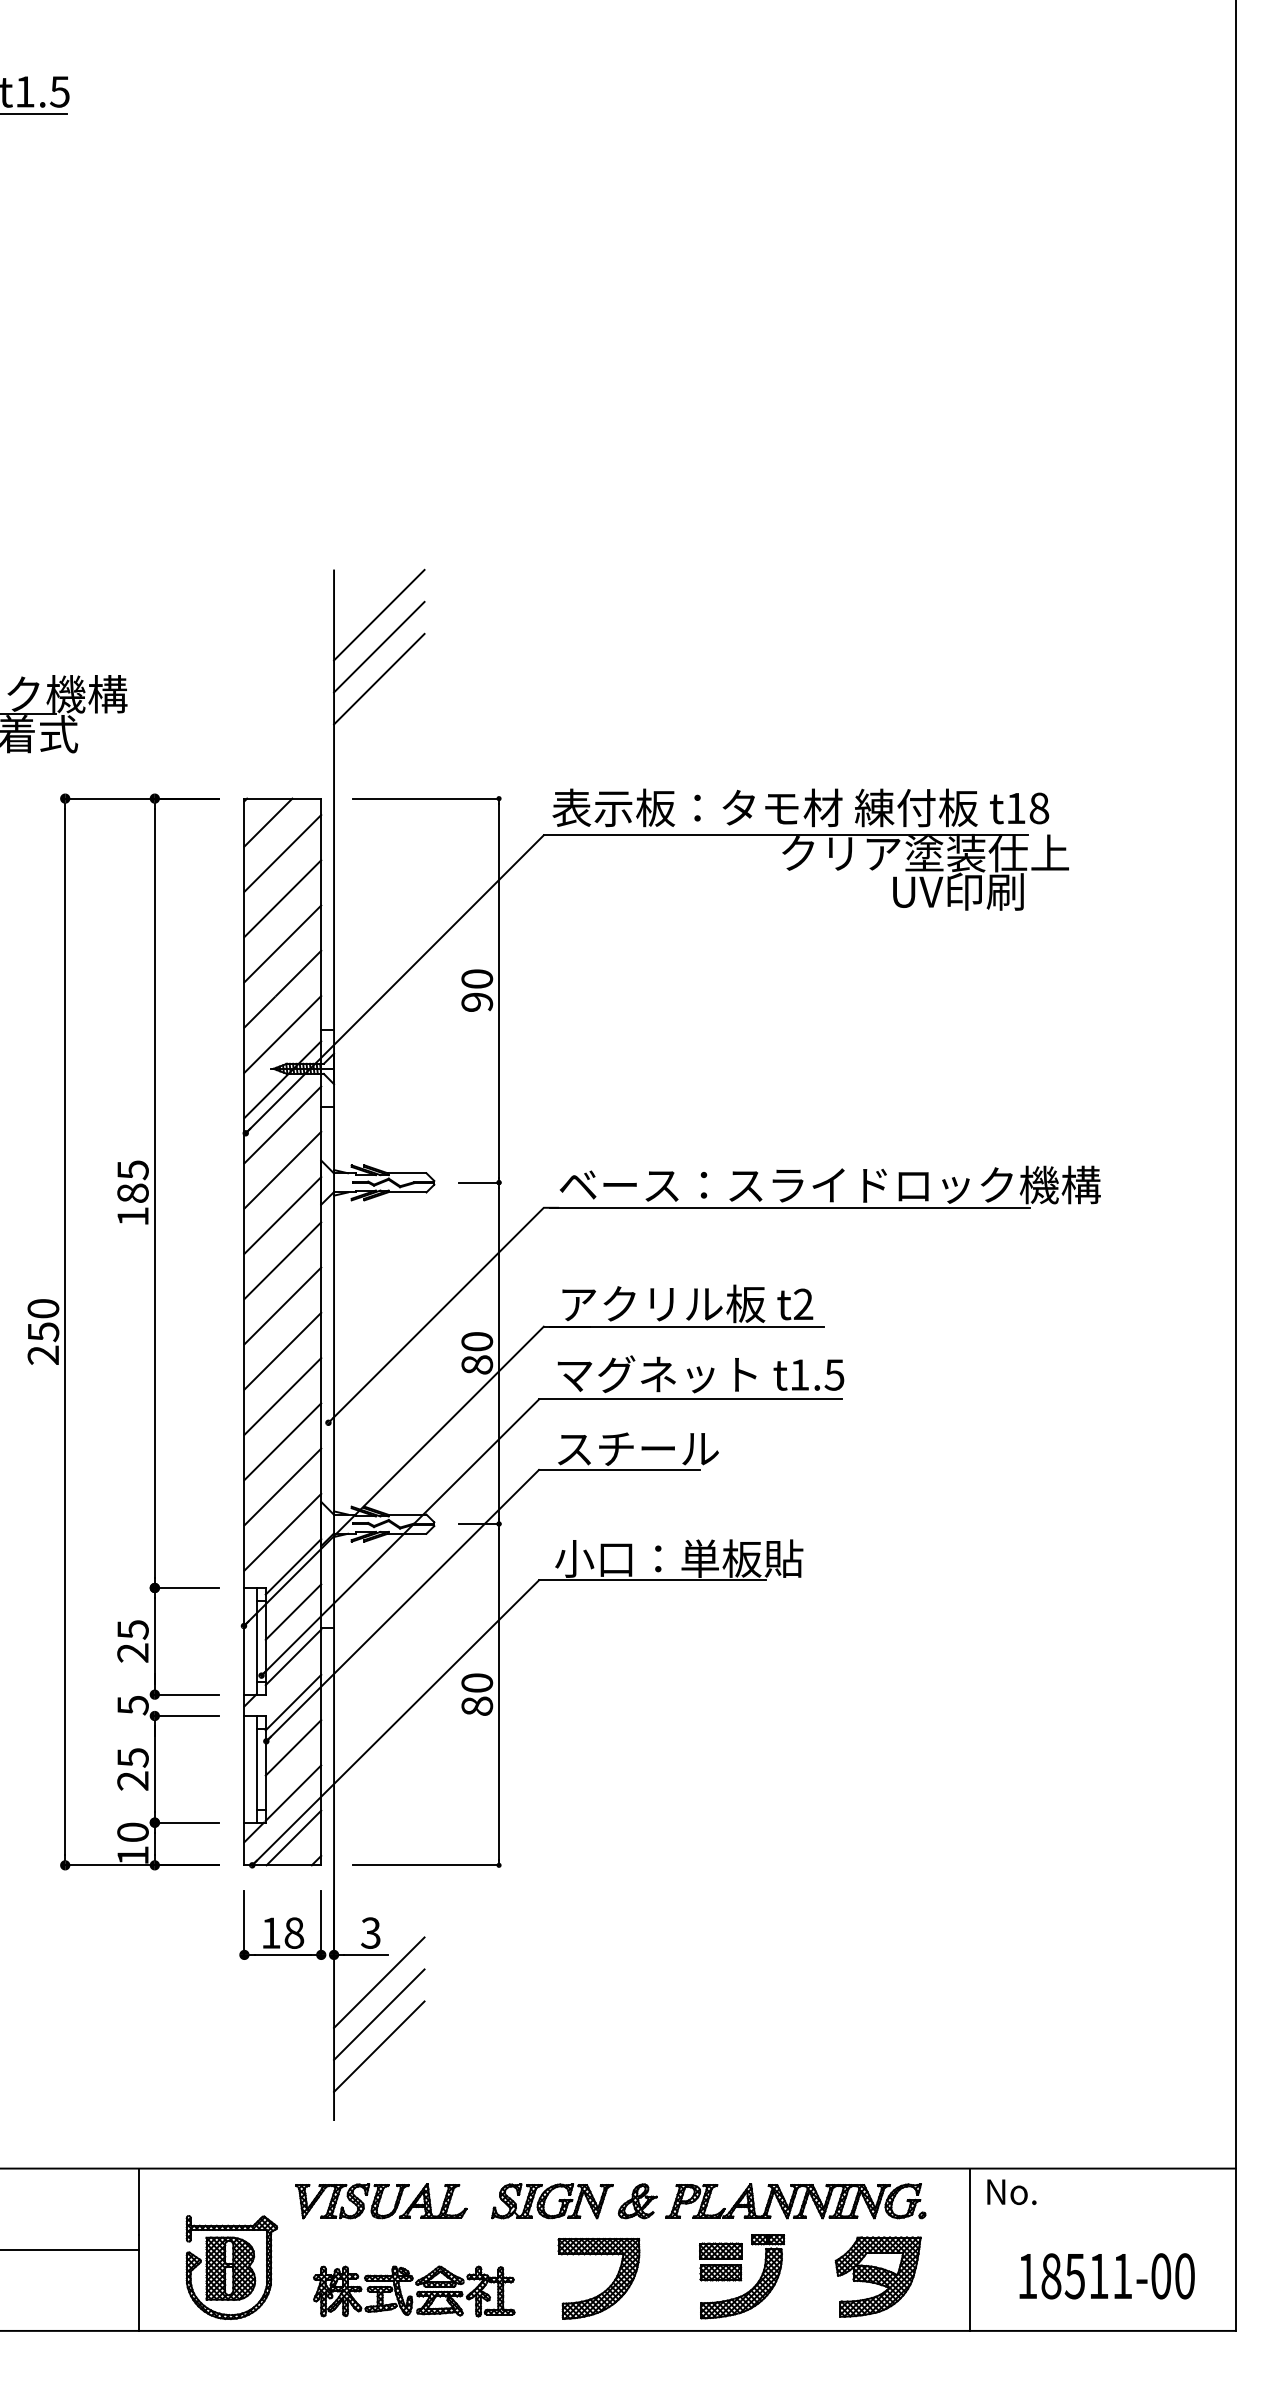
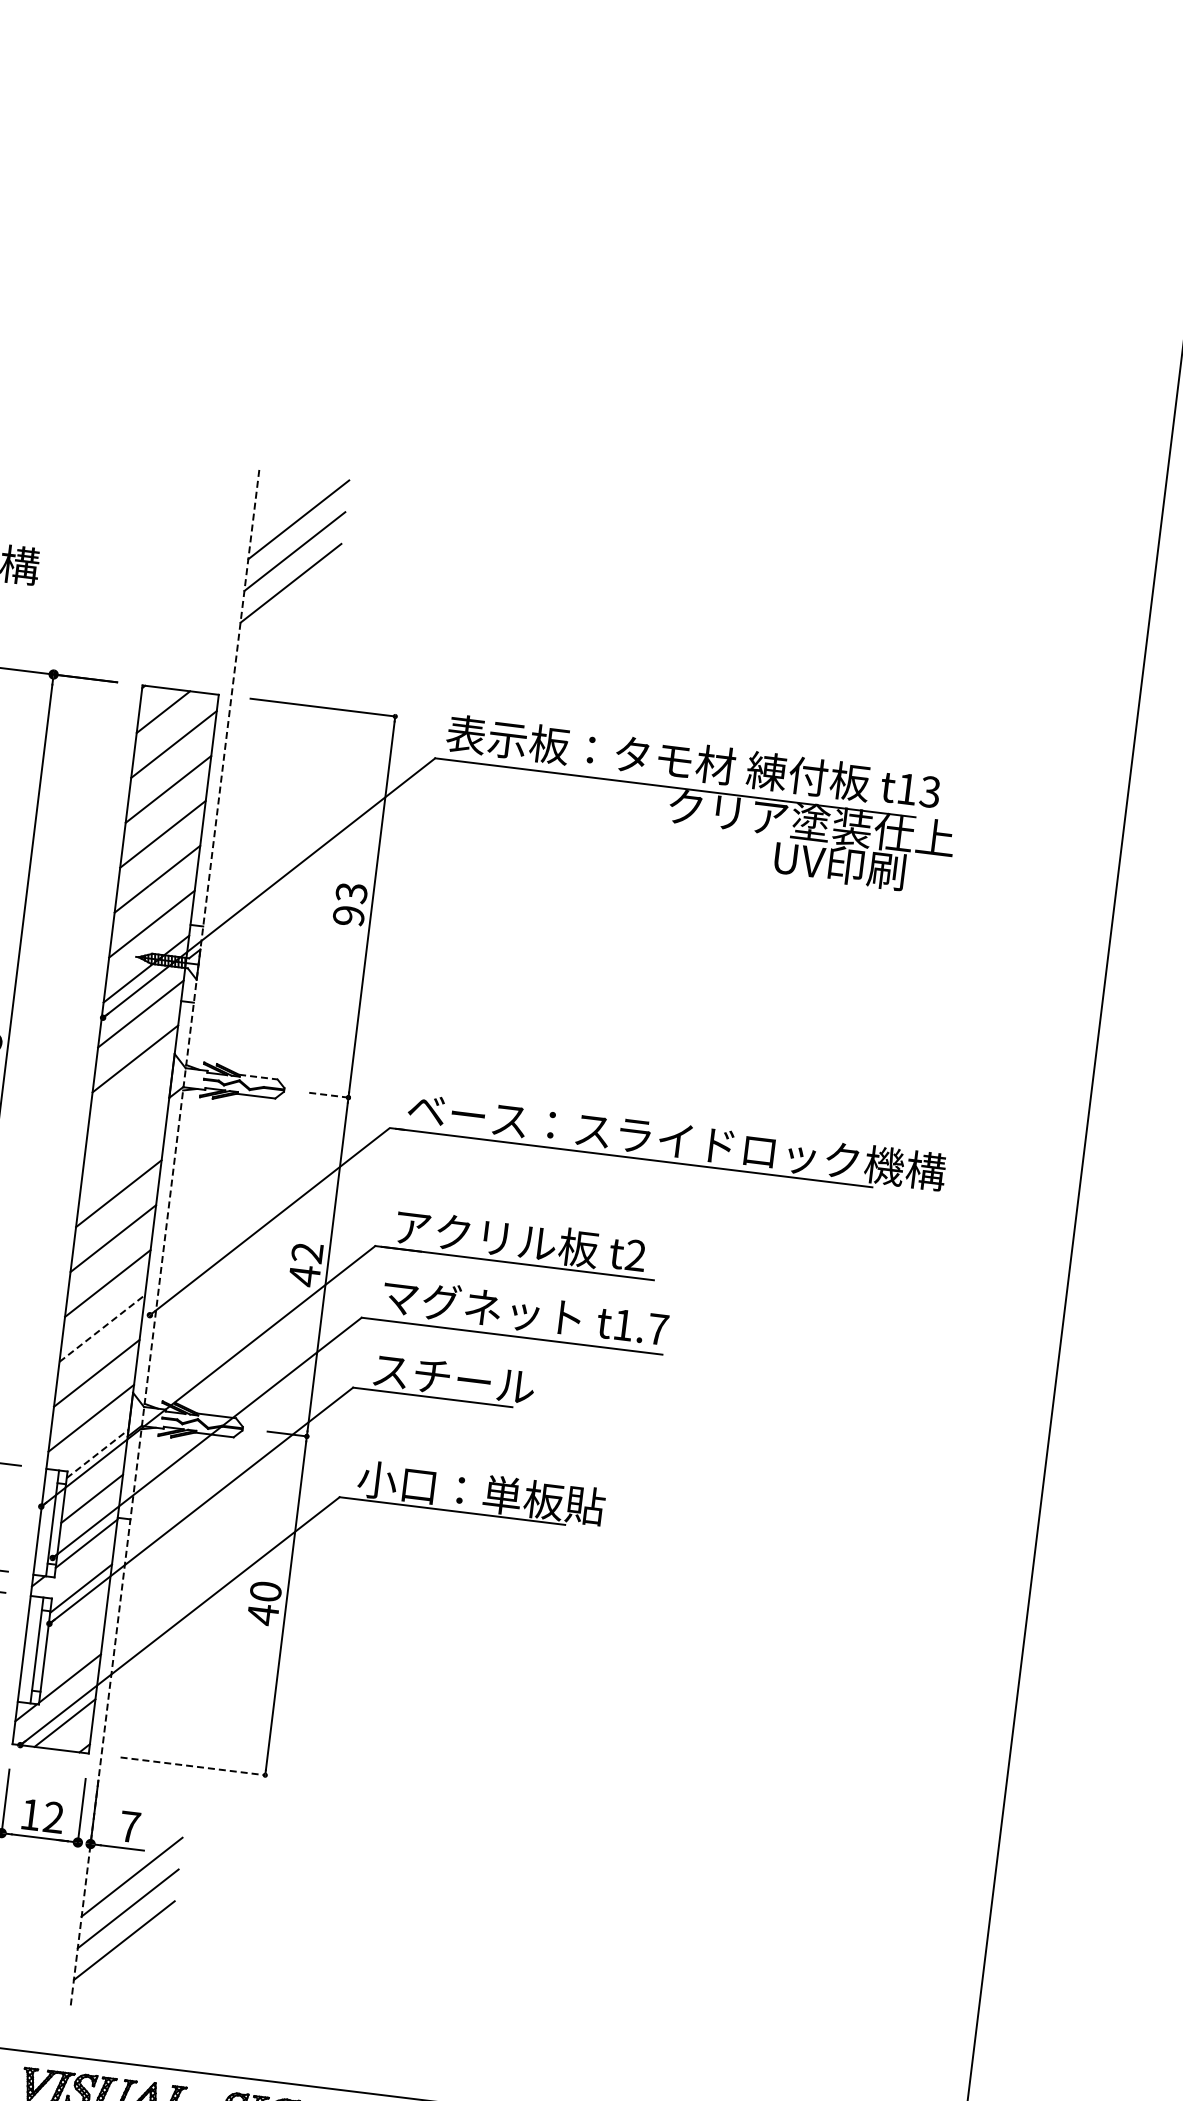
text: (1039, 808) -> (930, 792), t18 -> t13
text: (477, 979) -> (351, 893), 90 -> 93
line: (407, 1173) -> (258, 1077), solid -> dashed
line: (479, 1182) -> (329, 1095), solid -> dashed
line: (282, 1215) -> (129, 1103), removed
line: (282, 1260) -> (124, 1148), removed
line: (334, 1345) -> (165, 1239), solid -> dashed
text: (477, 1353) -> (306, 1264), 80 -> 42
text: (834, 1374) -> (658, 1328), t1.5 -> t1.7
line: (283, 1441) -> (103, 1328), solid -> dashed
line: (293, 1566) -> (97, 1453), solid -> dashed
text: (477, 1706) -> (263, 1614), 80 -> 40
line: (293, 1747) -> (75, 1633), removed
line: (426, 1865) -> (193, 1766), solid -> dashed
text: (294, 1932) -> (54, 1816), 18 -> 12
text: (370, 1932) -> (129, 1826), 3 -> 7

